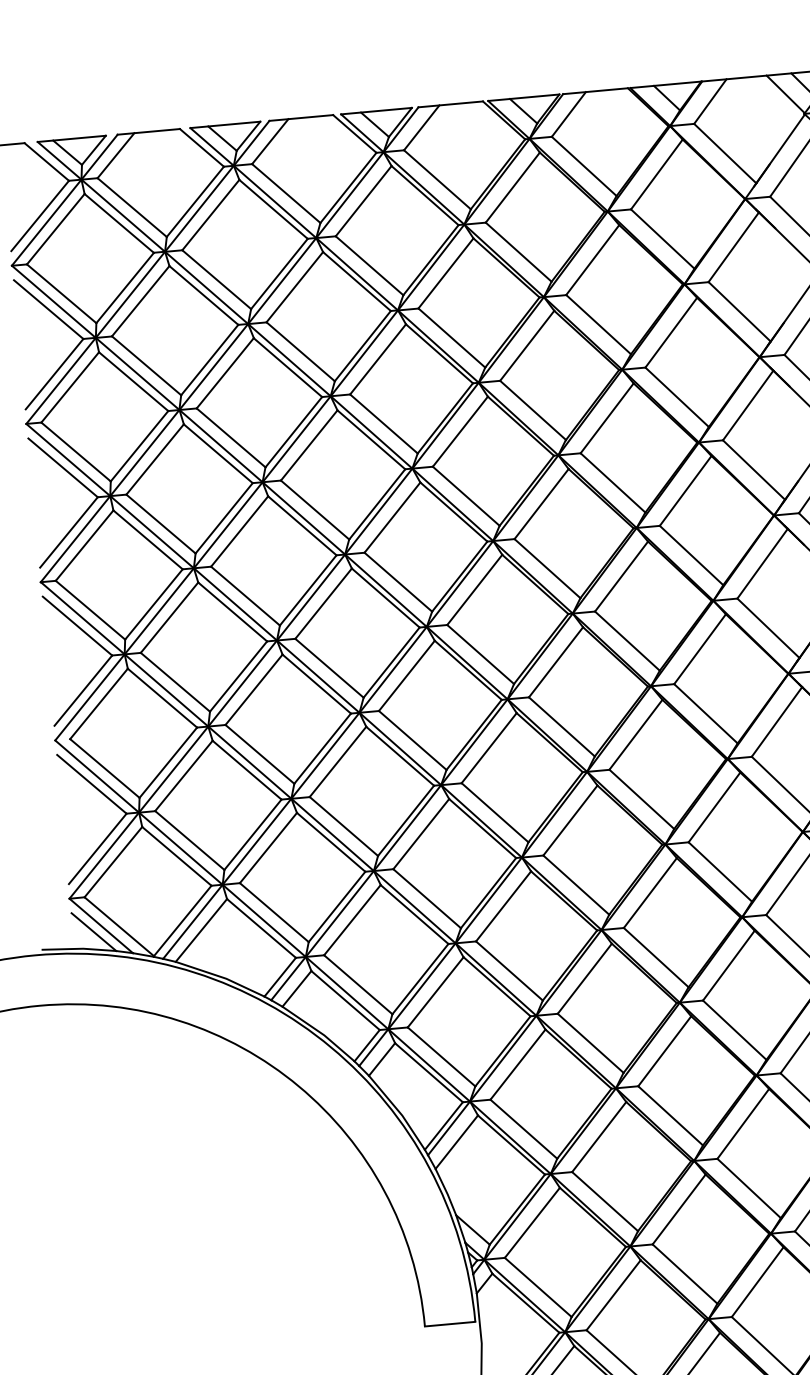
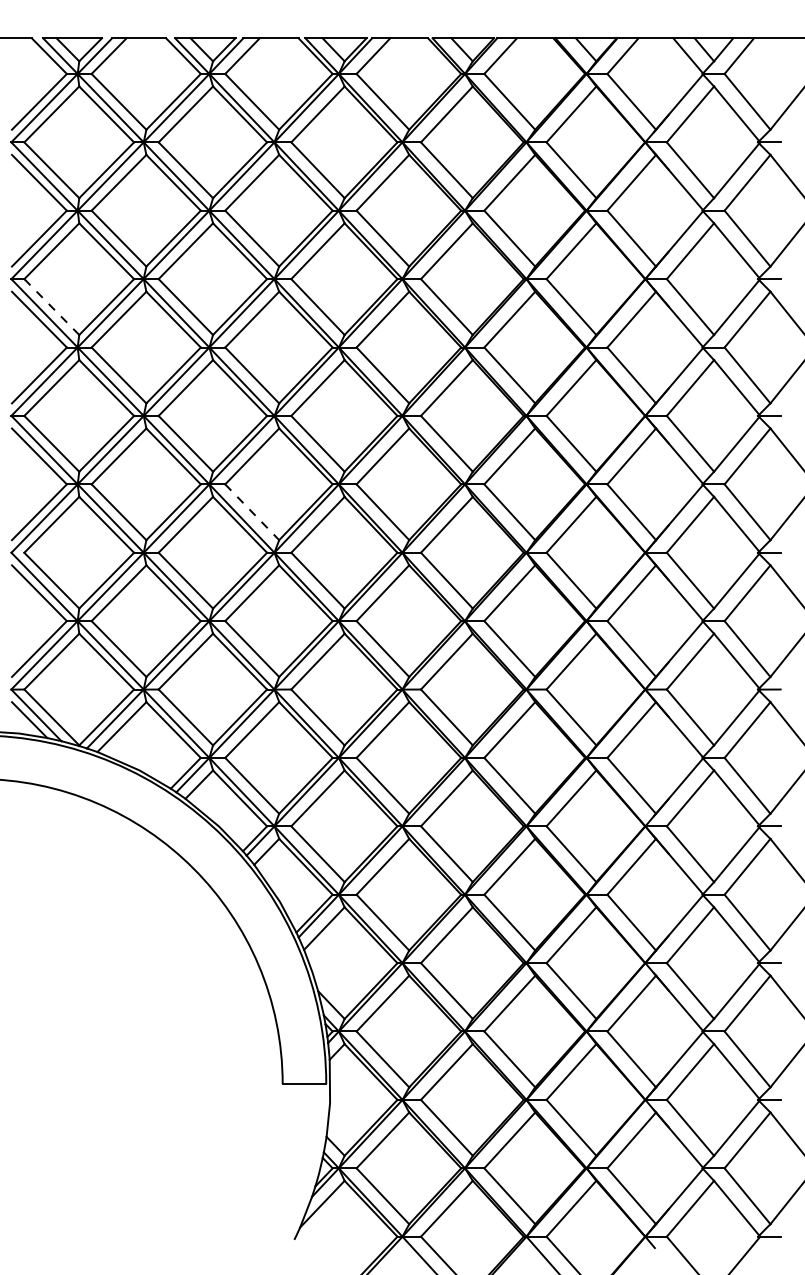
line: (76, 452) -> (52, 307), solid -> dashed
line: (329, 668) -> (252, 512), solid -> dashed

